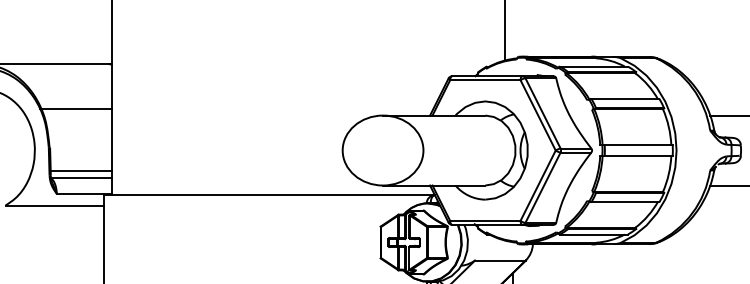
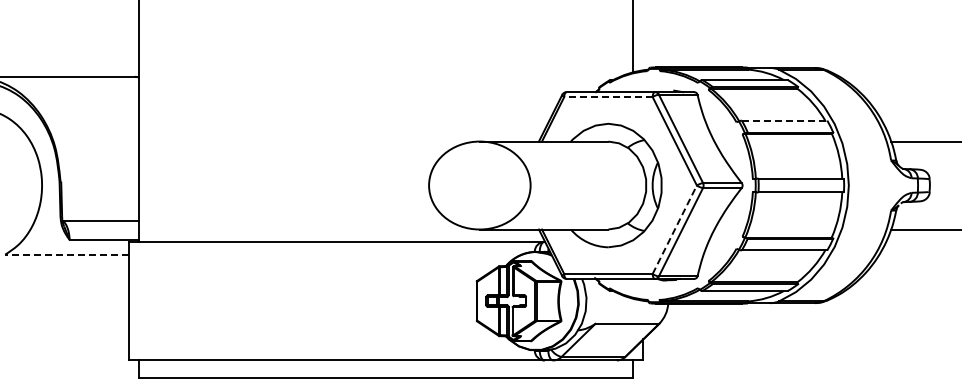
line: (484, 80) -> (607, 97), solid -> dashed
line: (625, 98) -> (784, 120), solid -> dashed
line: (75, 109) -> (93, 133), removed
line: (81, 171) -> (100, 211), removed
line: (538, 185) -> (675, 229), solid -> dashed
line: (54, 205) -> (66, 254), solid -> dashed

